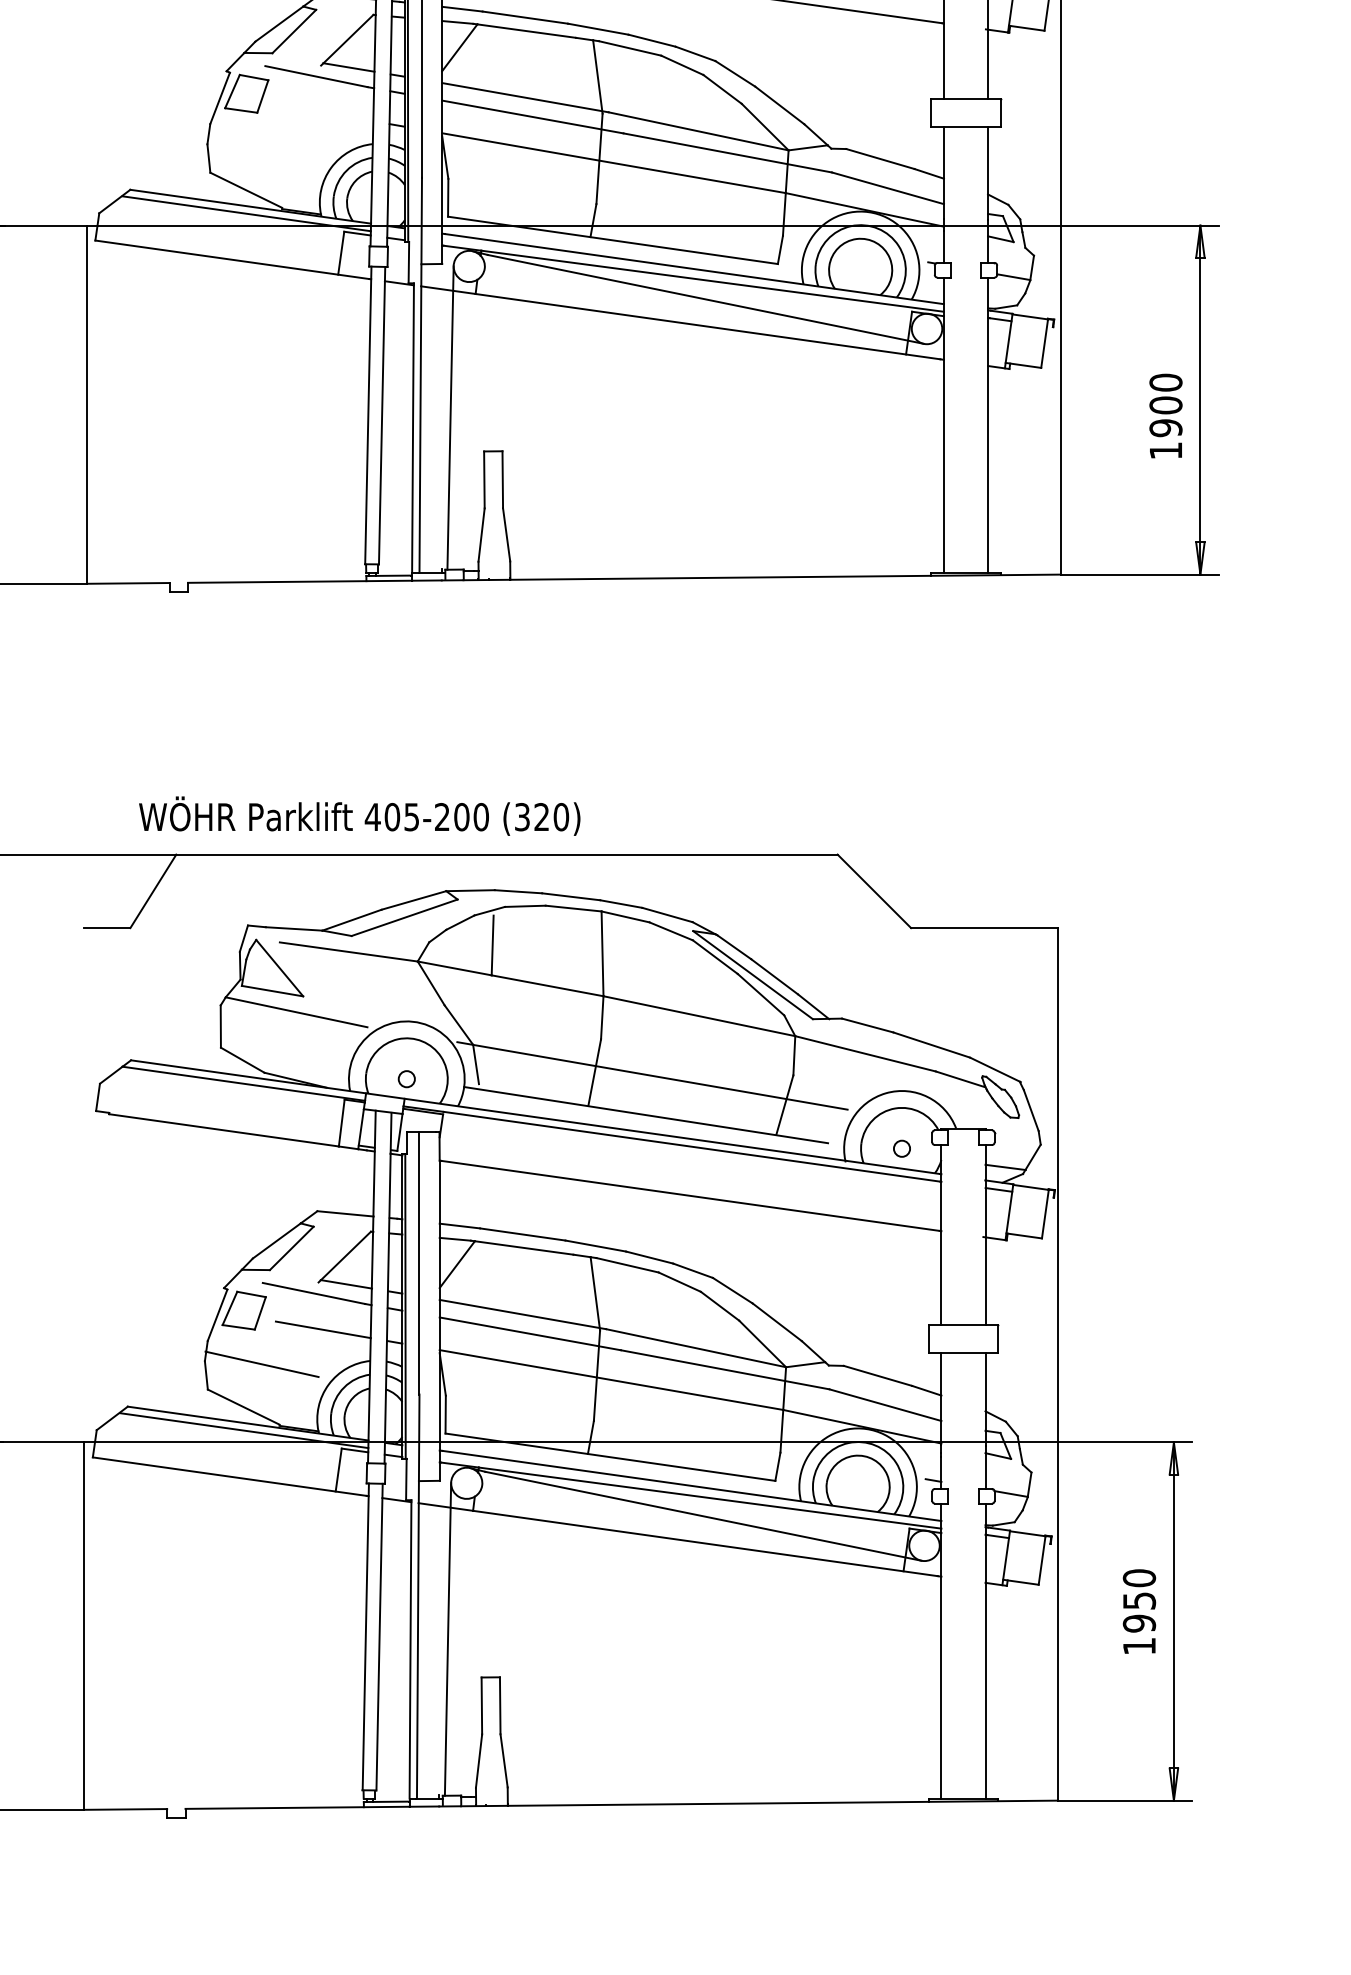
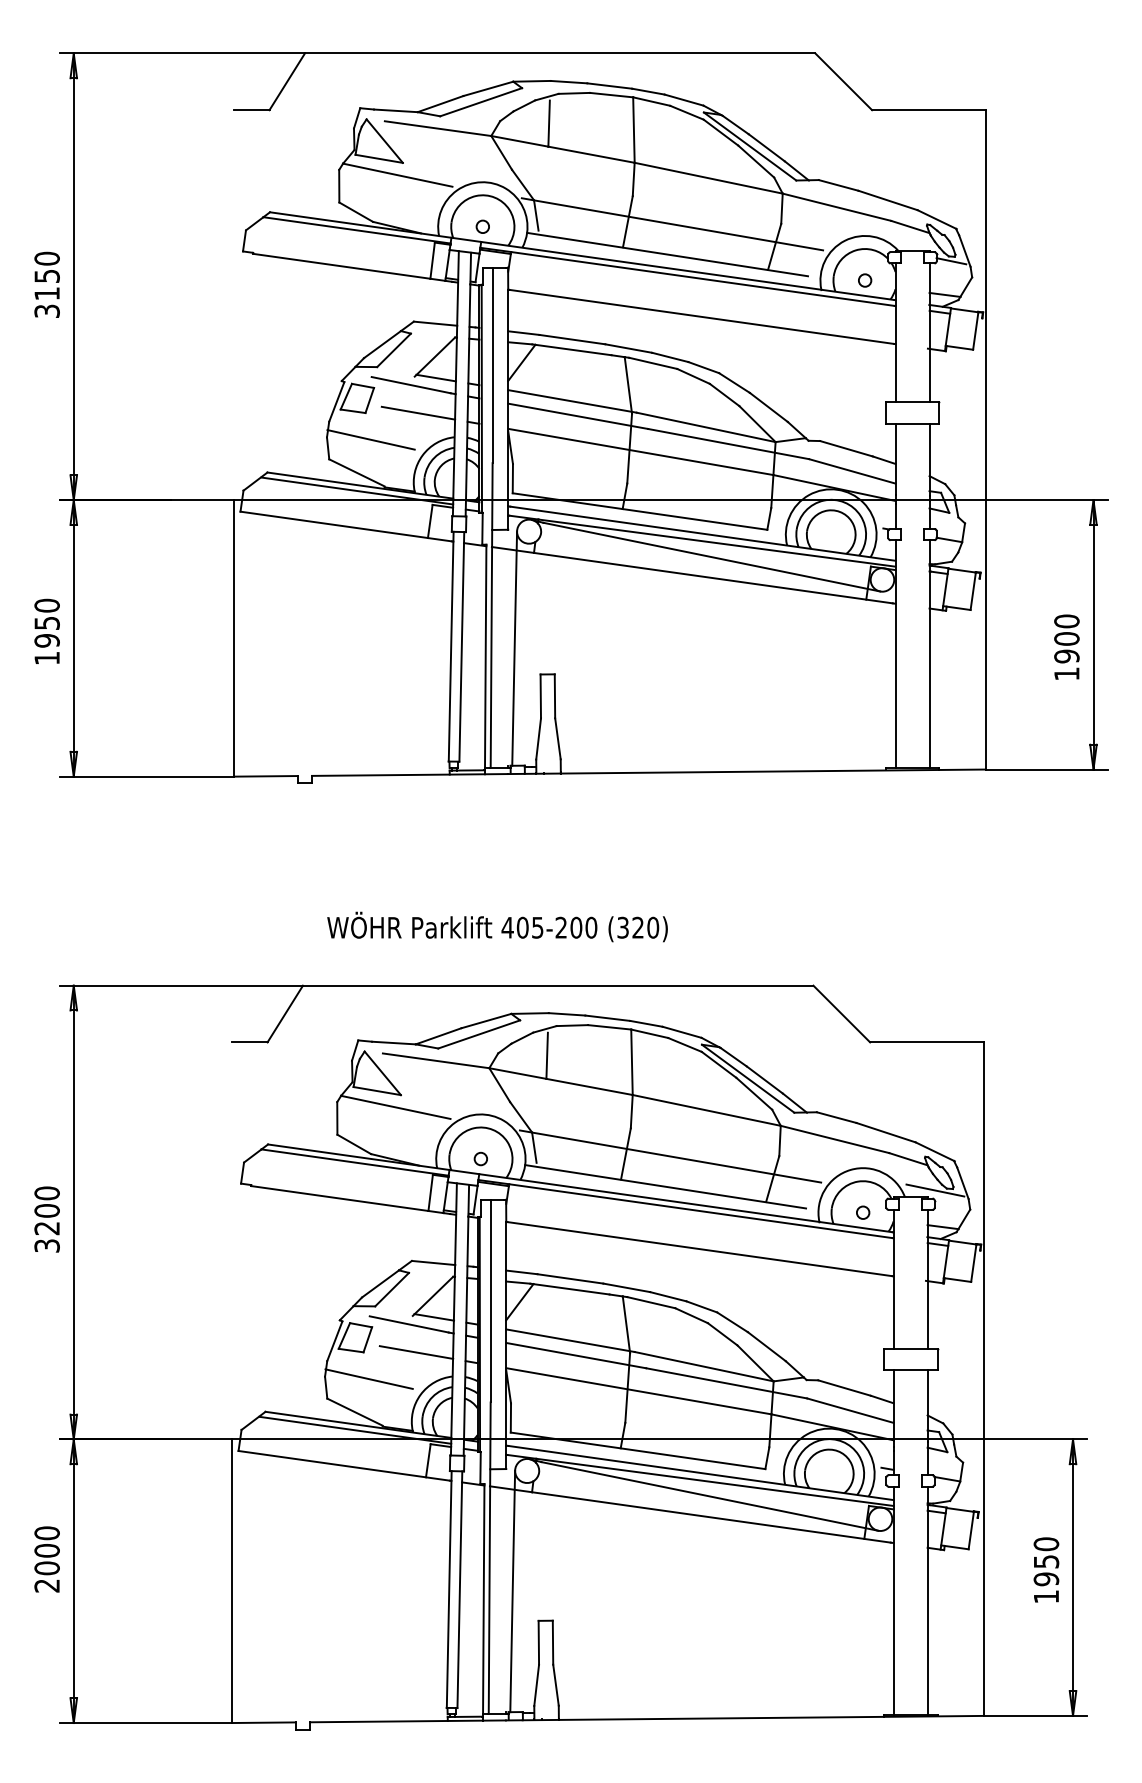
line: (325, 112) -> (418, 412), added
line: (263, 147) -> (370, 439), added
text: (359, 815) -> (497, 926), moved
line: (995, 1119) -> (935, 1190), added

